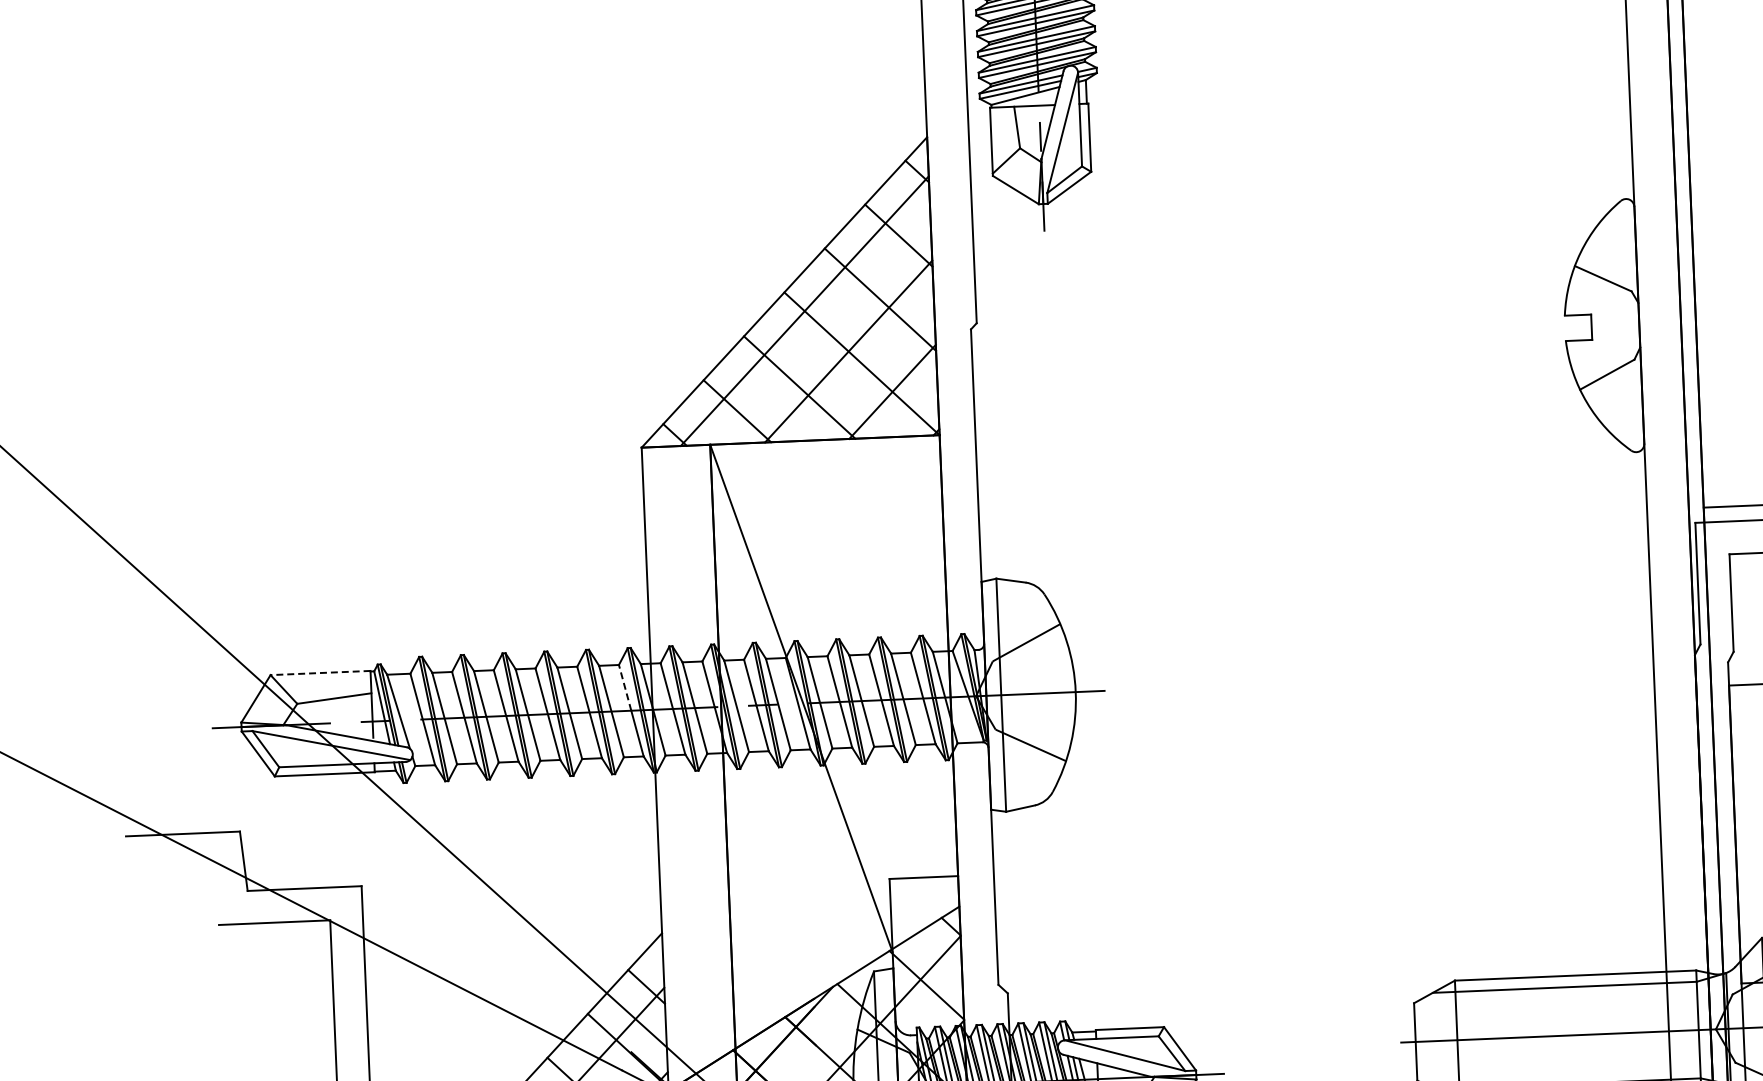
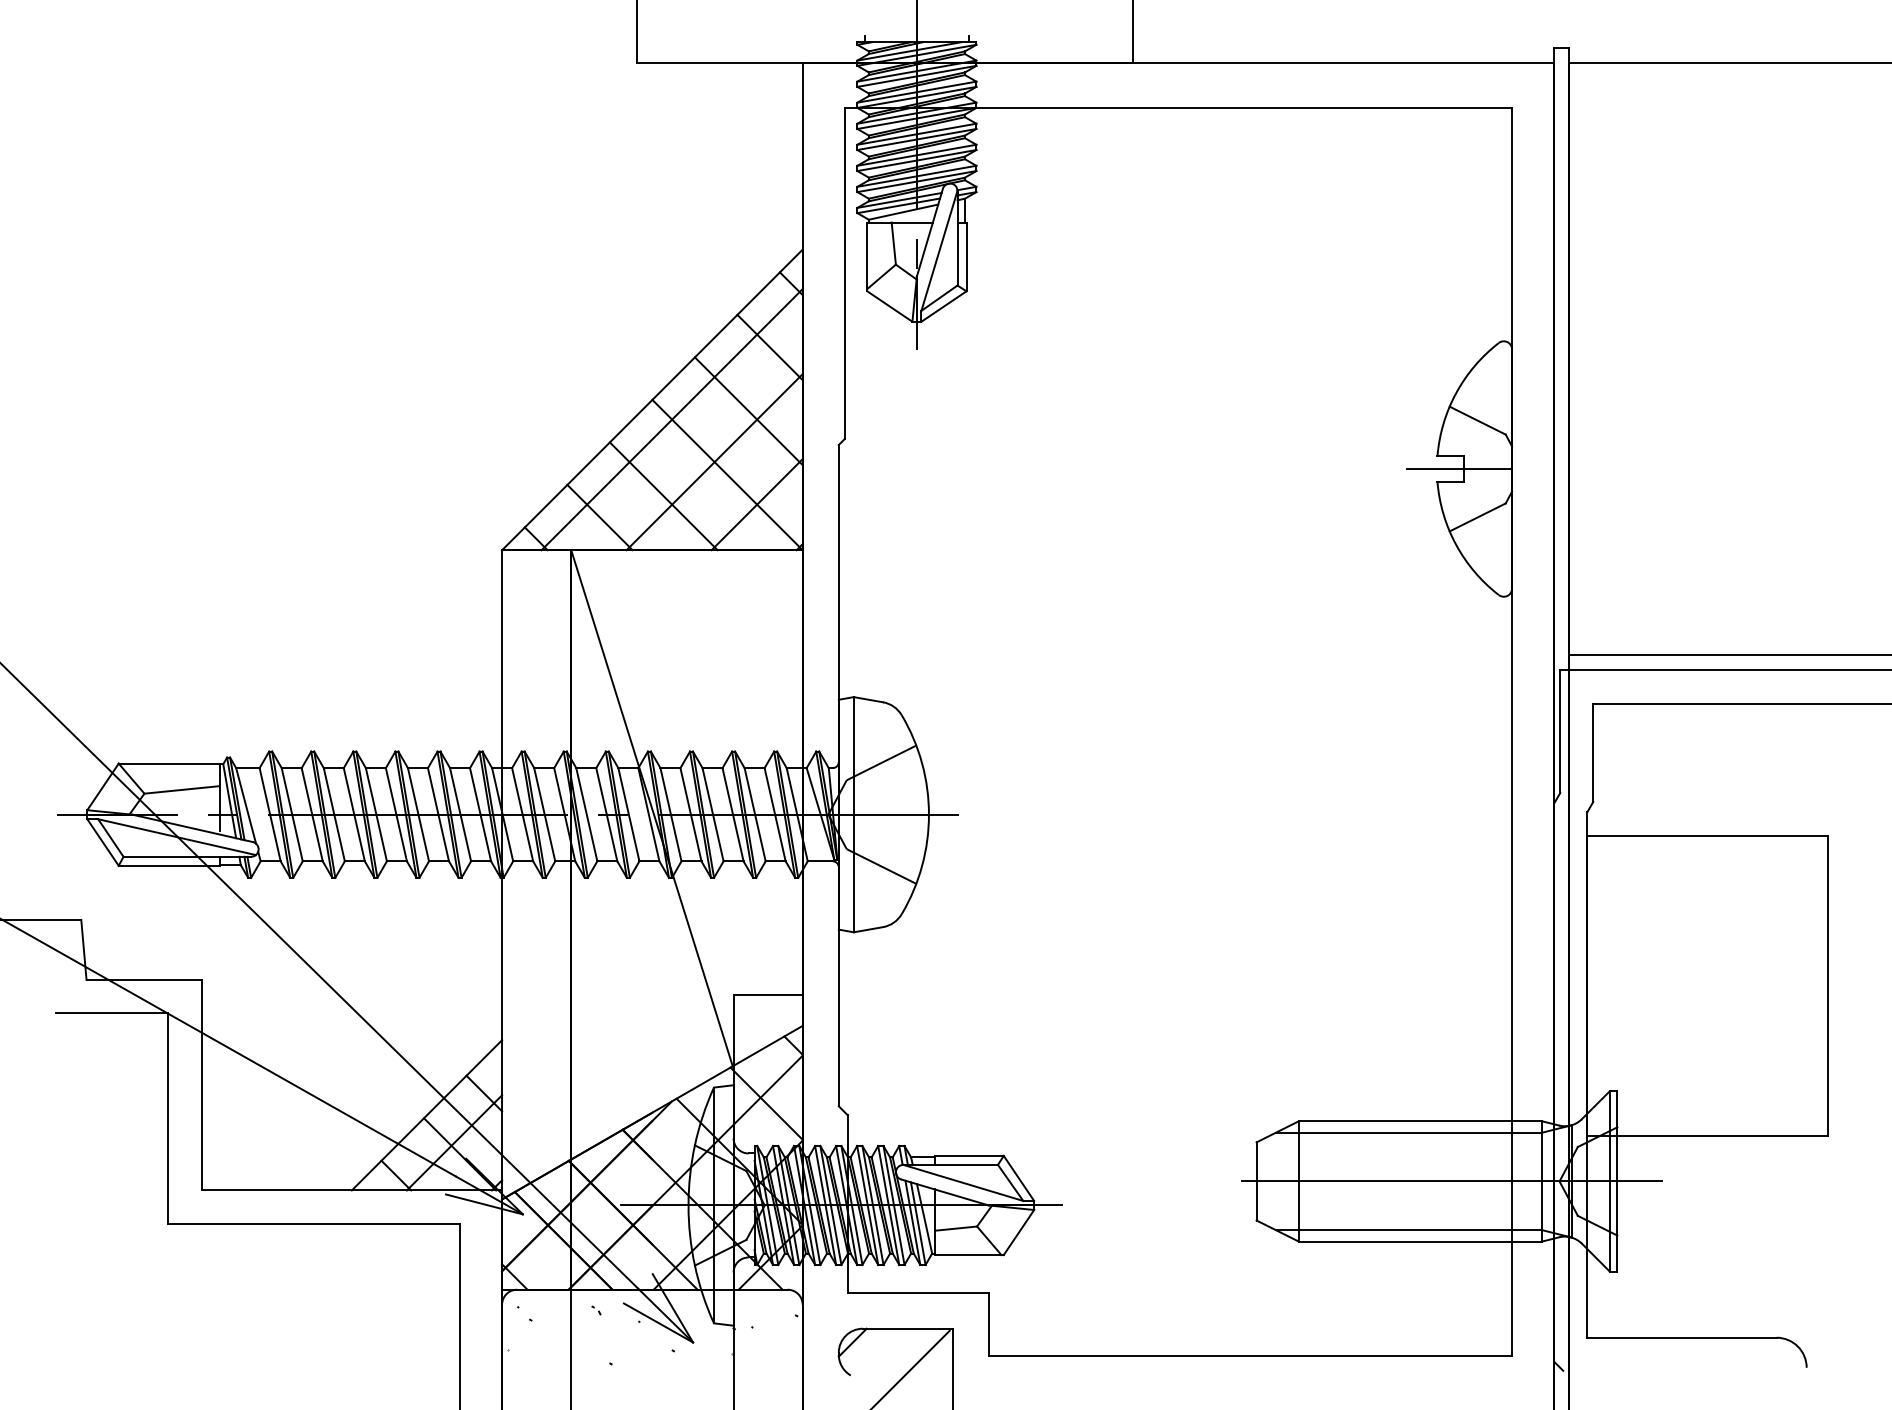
line: (1587, 327) -> (1459, 469), added
line: (319, 672) -> (168, 763), dashed -> solid
line: (625, 687) -> (475, 791), dashed -> solid

